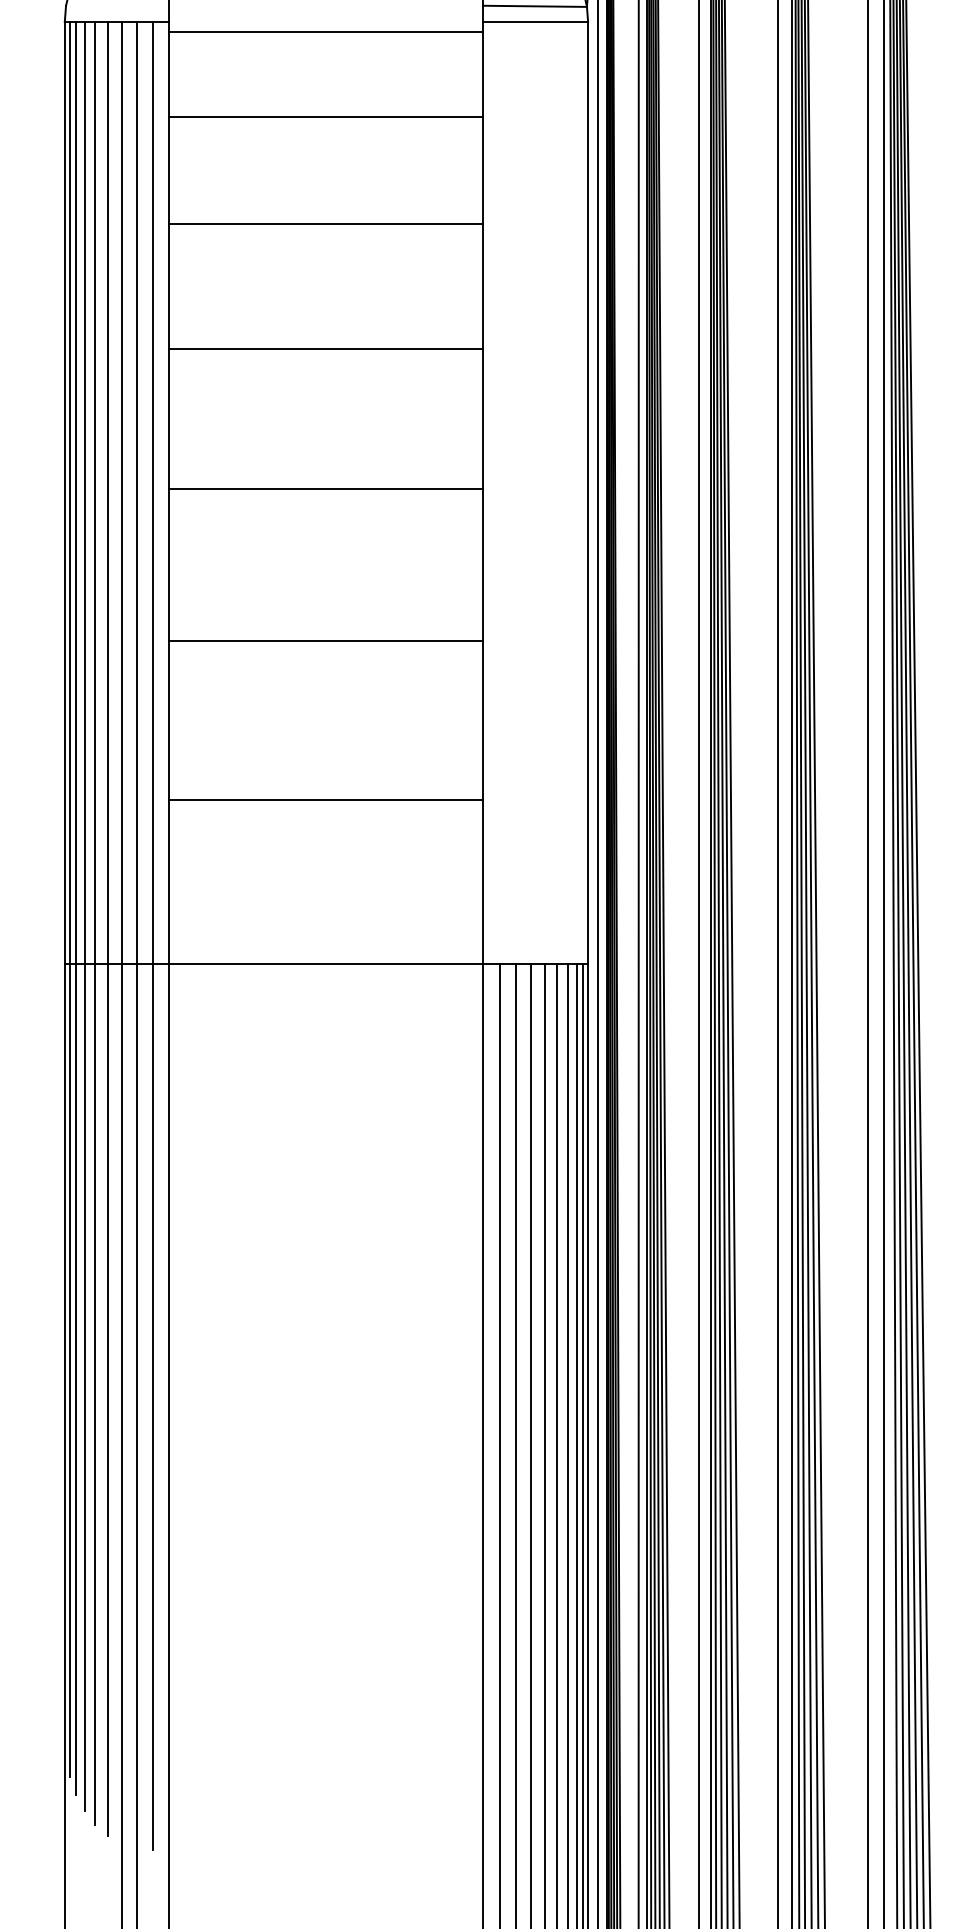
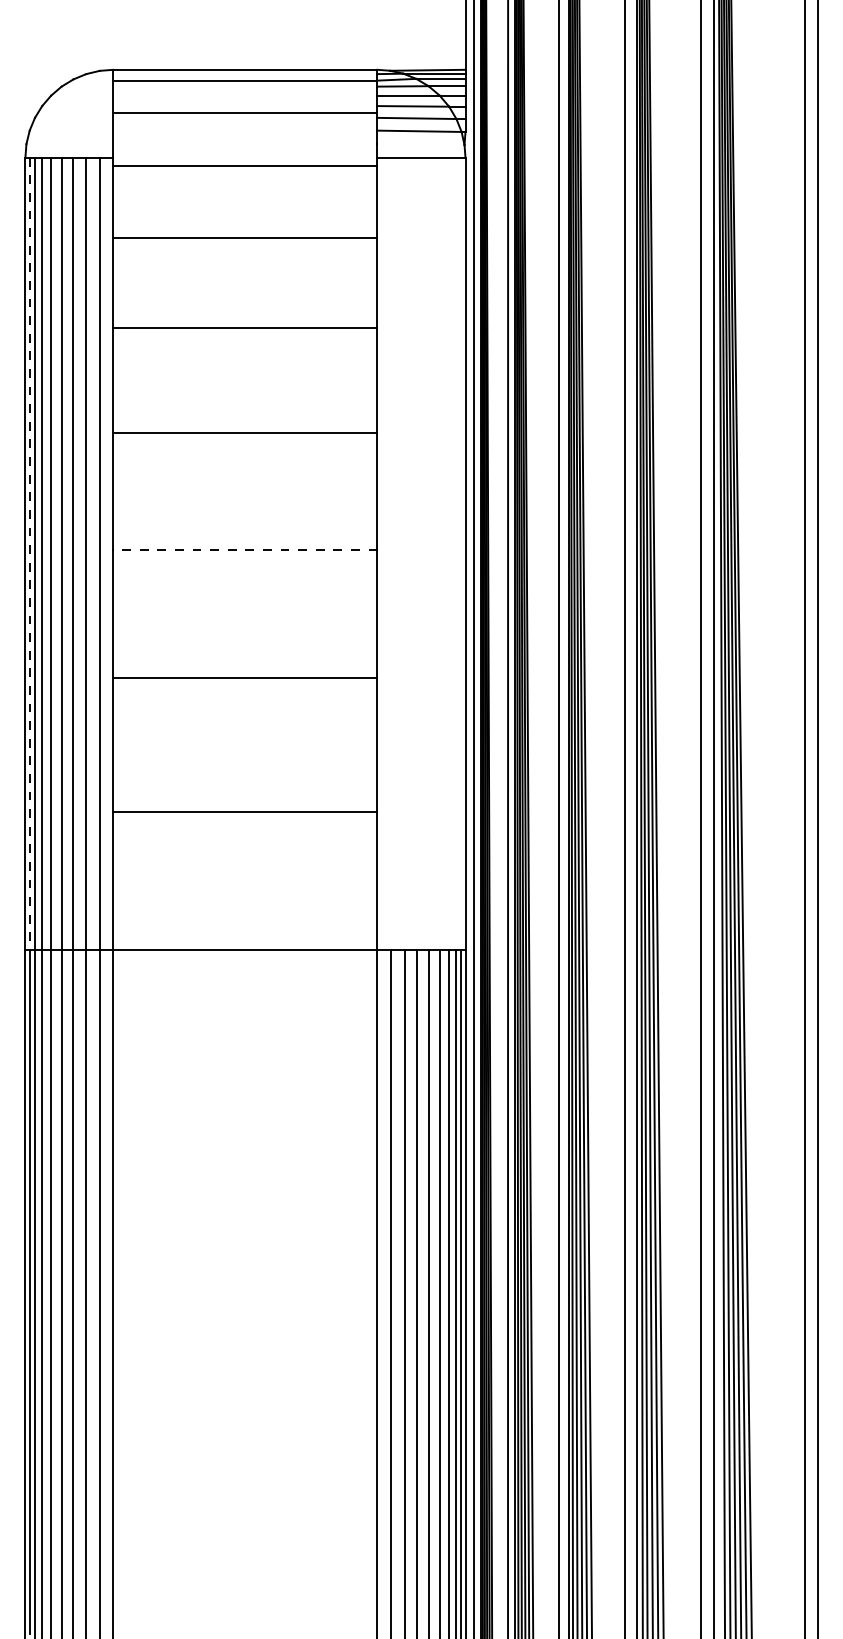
line: (534, 6) -> (420, 144), removed
line: (325, 489) -> (244, 550), solid -> dashed
line: (69, 493) -> (29, 554), solid -> dashed

